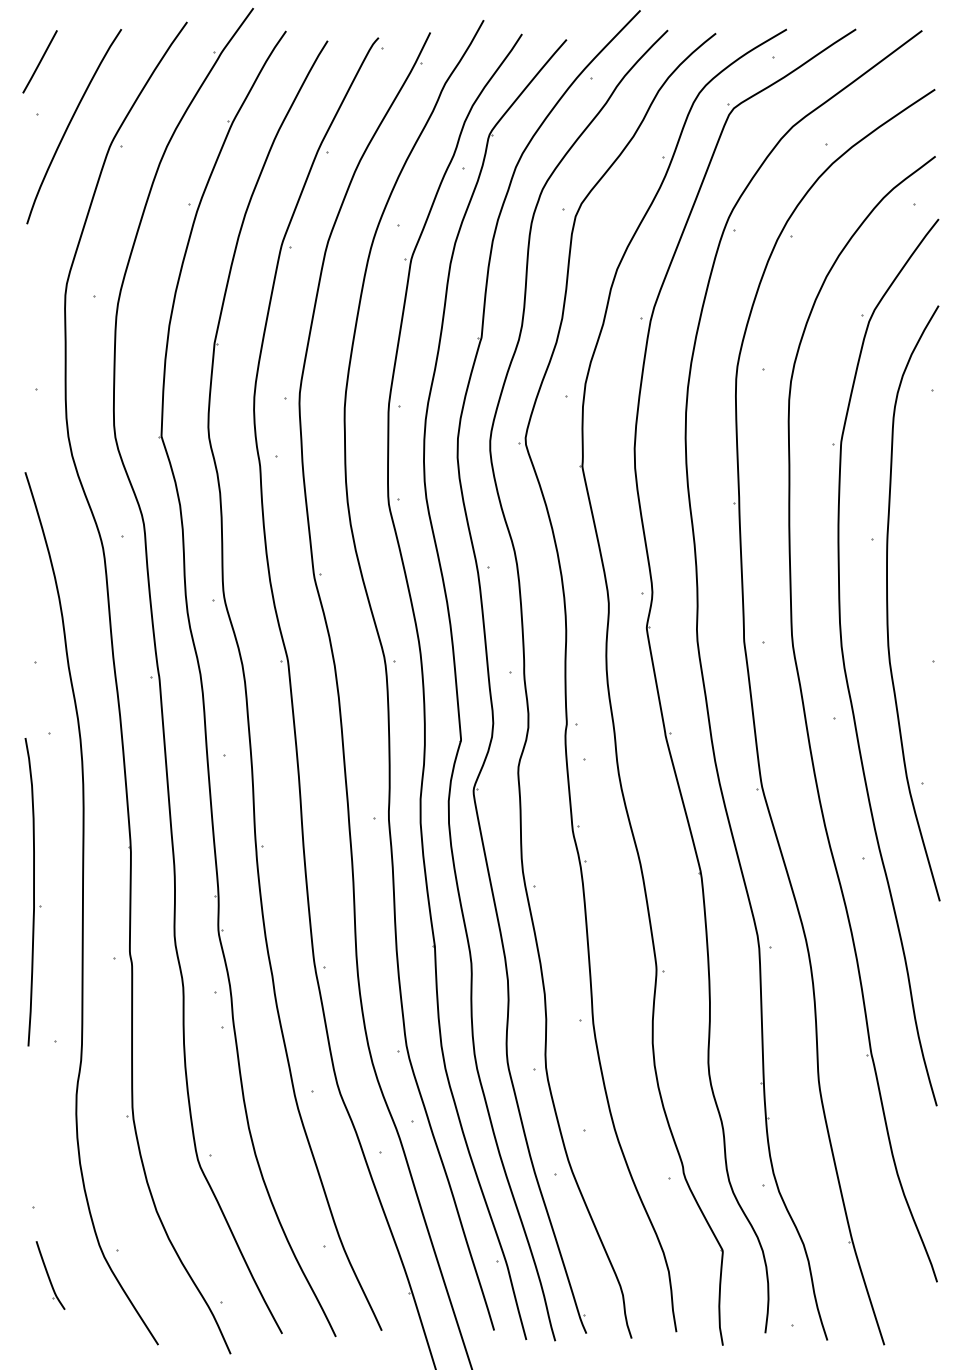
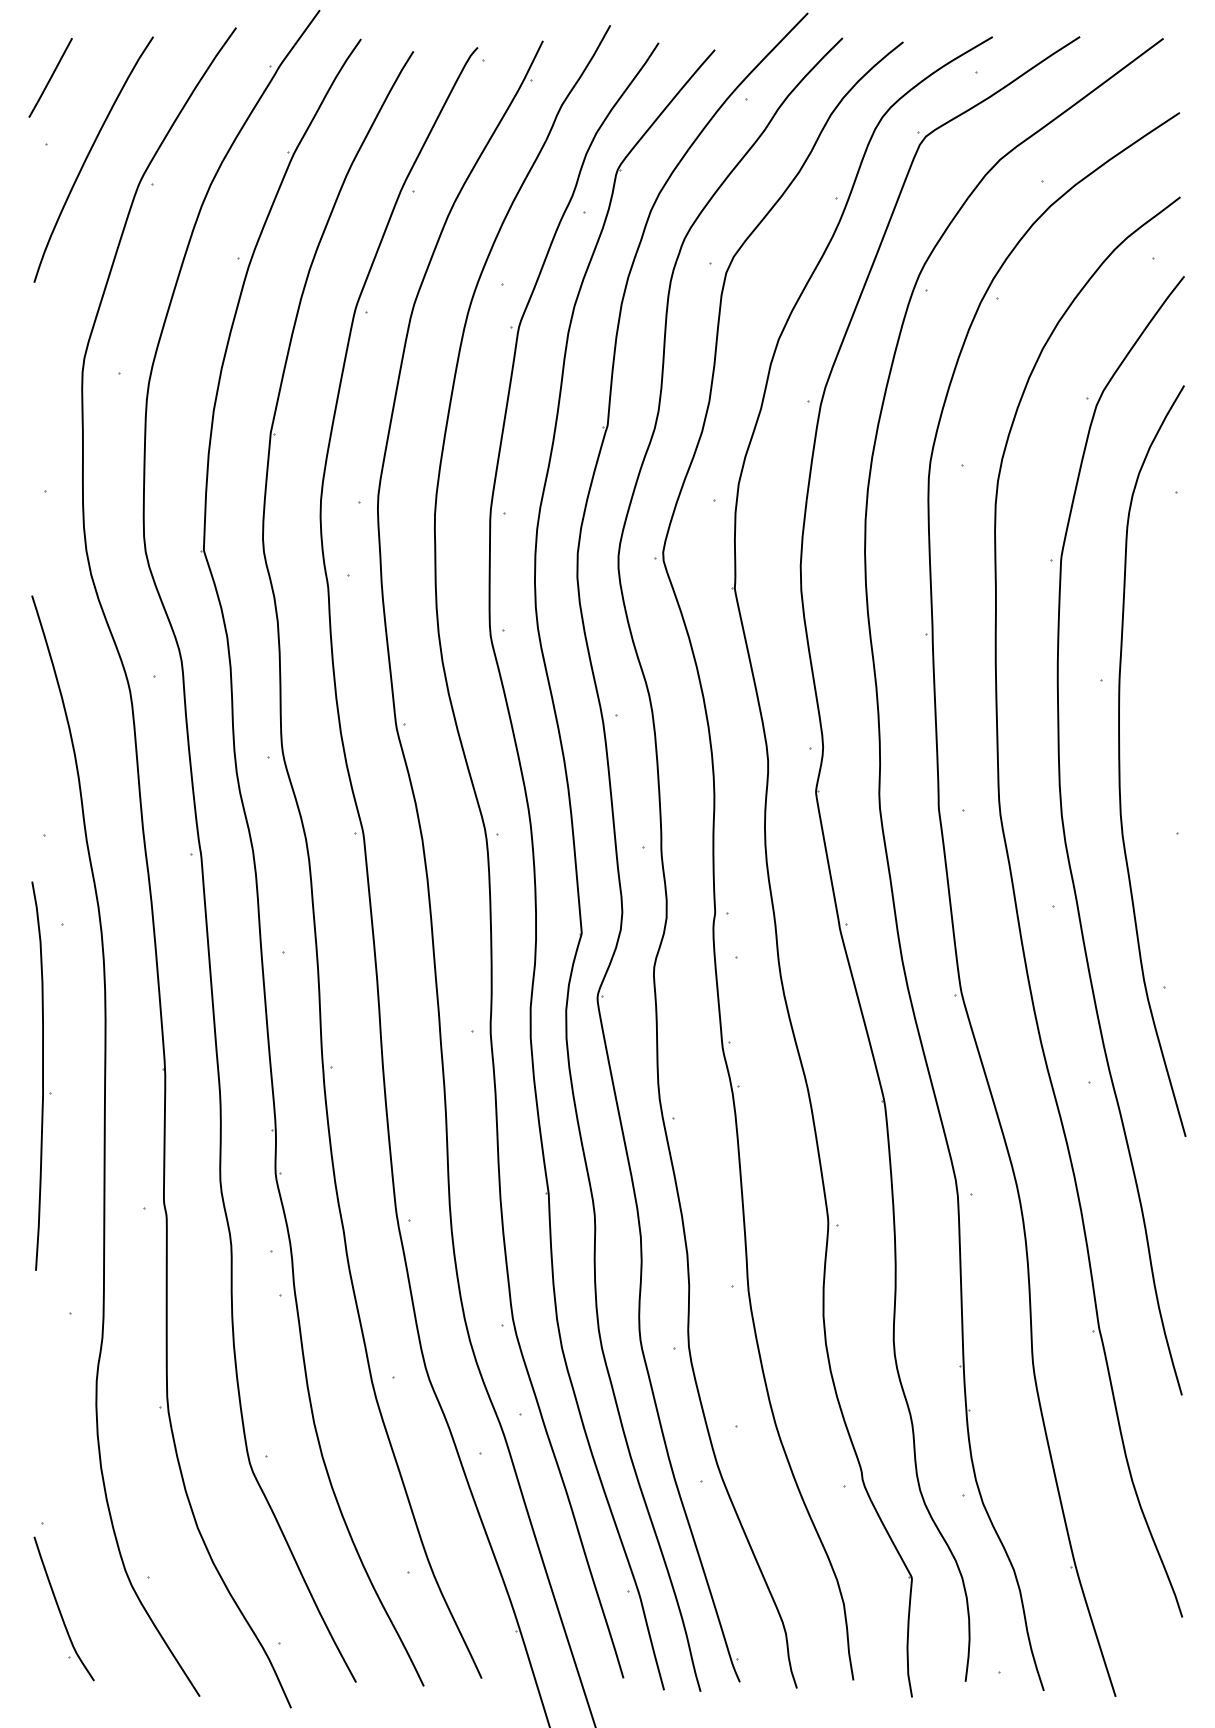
part: (32, 892) -> (41, 1076), moved
part: (50, 1275) -> (63, 1608), size x1.67

